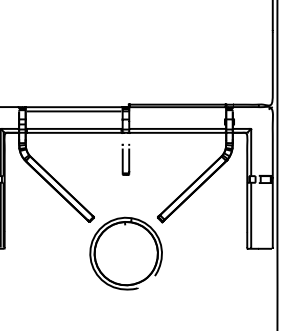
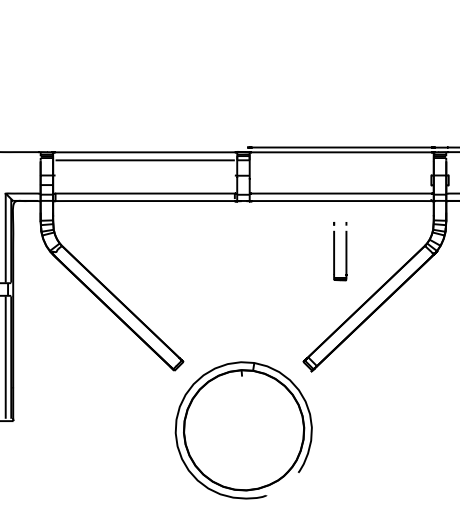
part: (125, 159) -> (339, 251), moved

